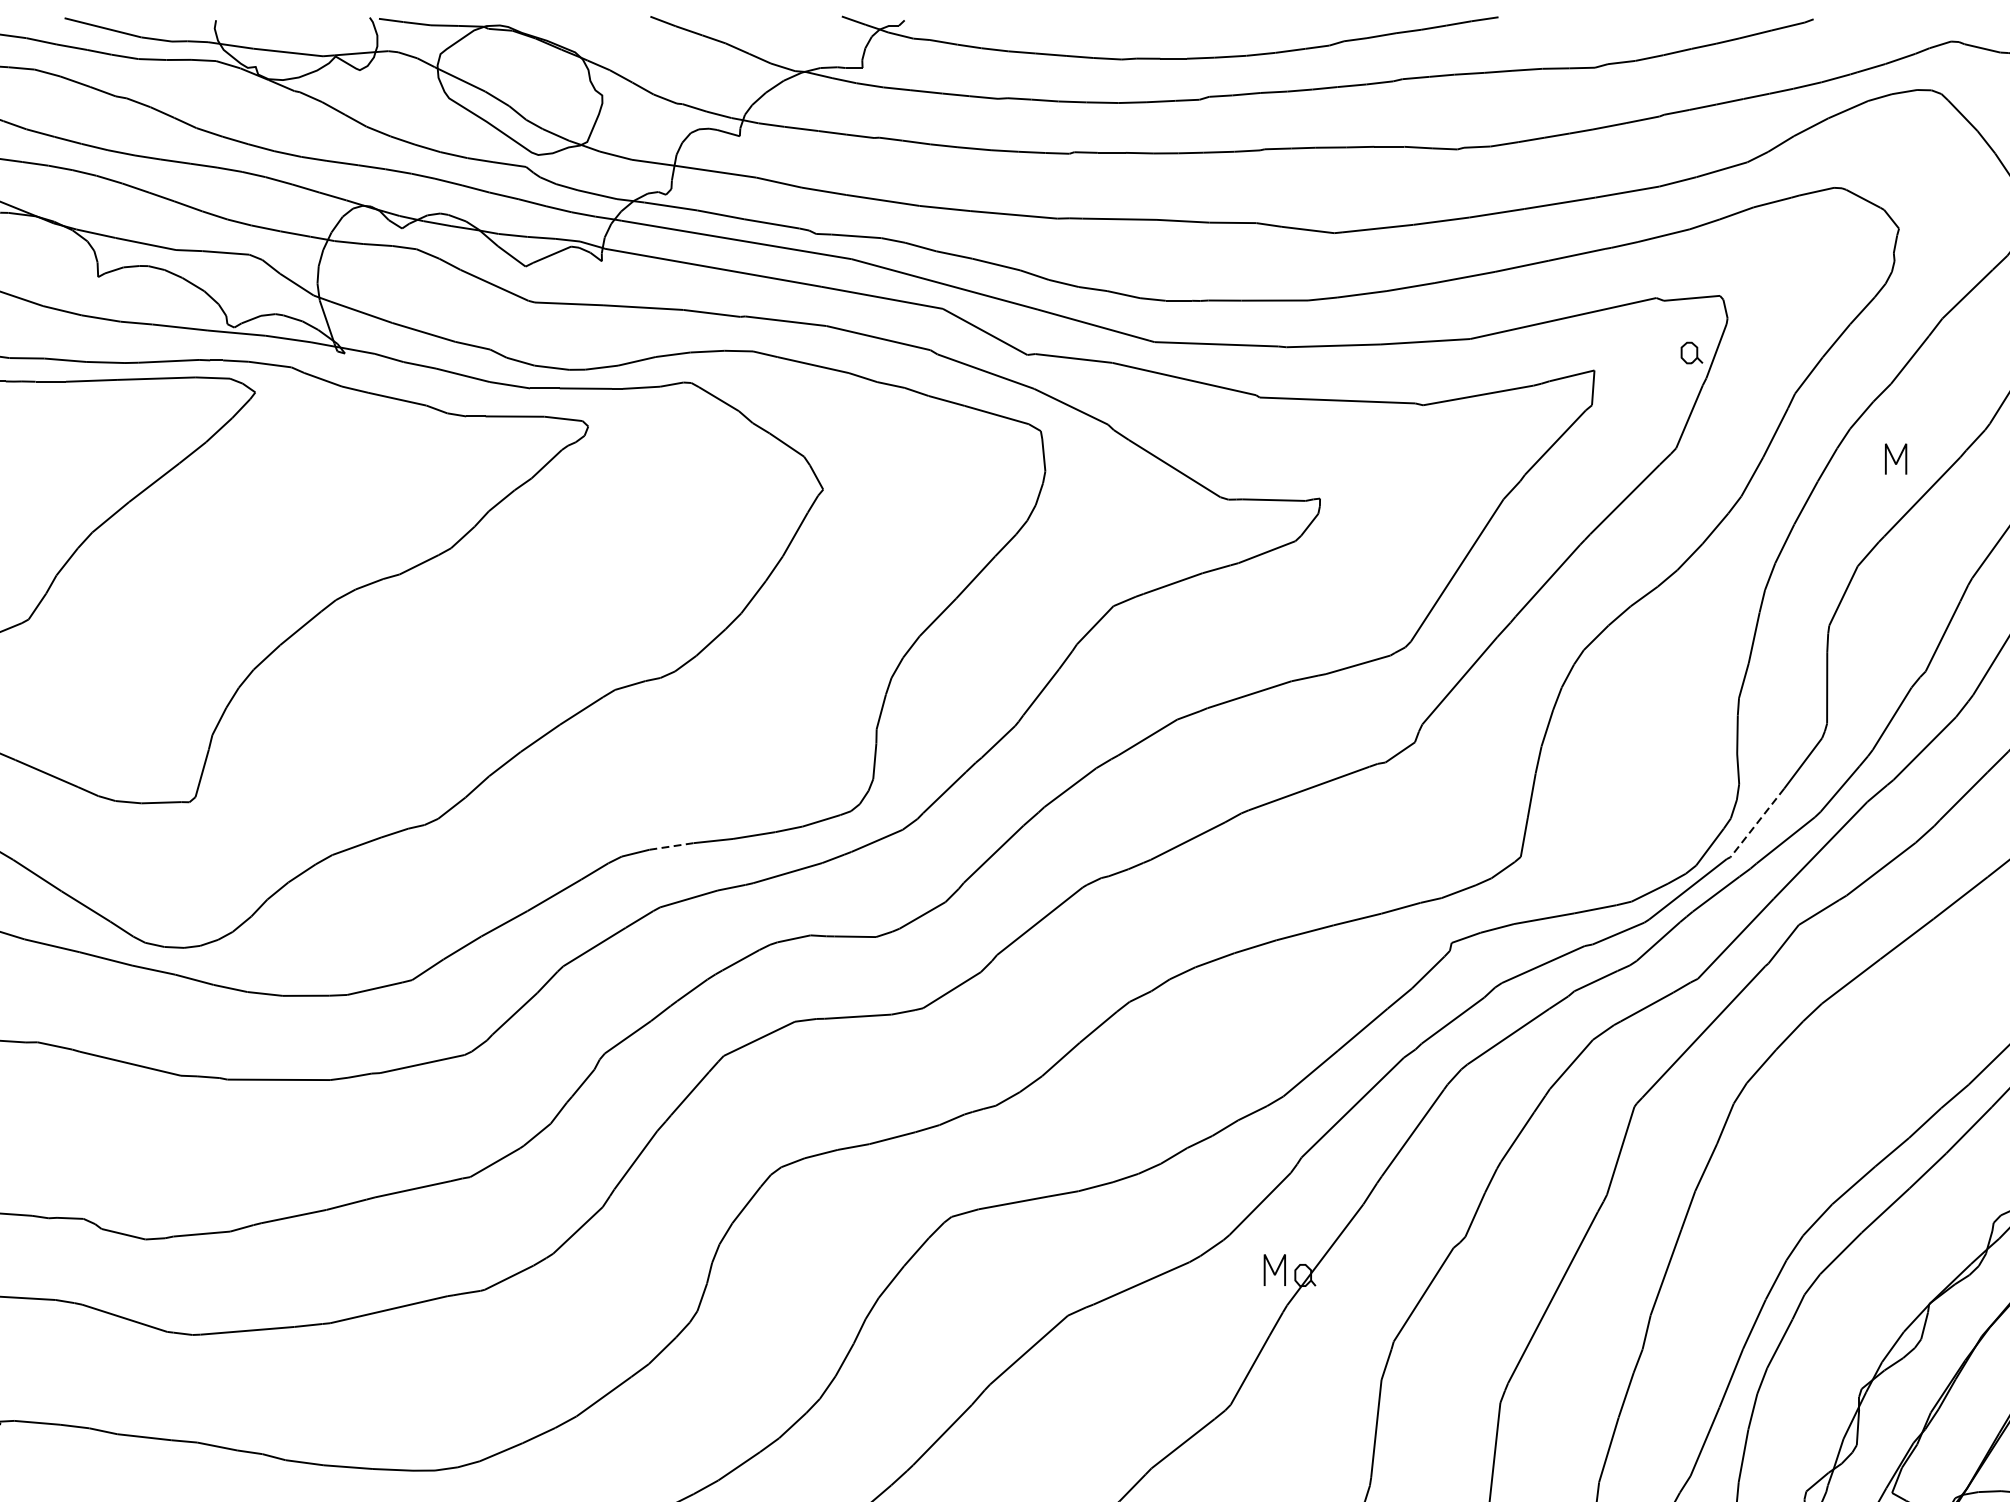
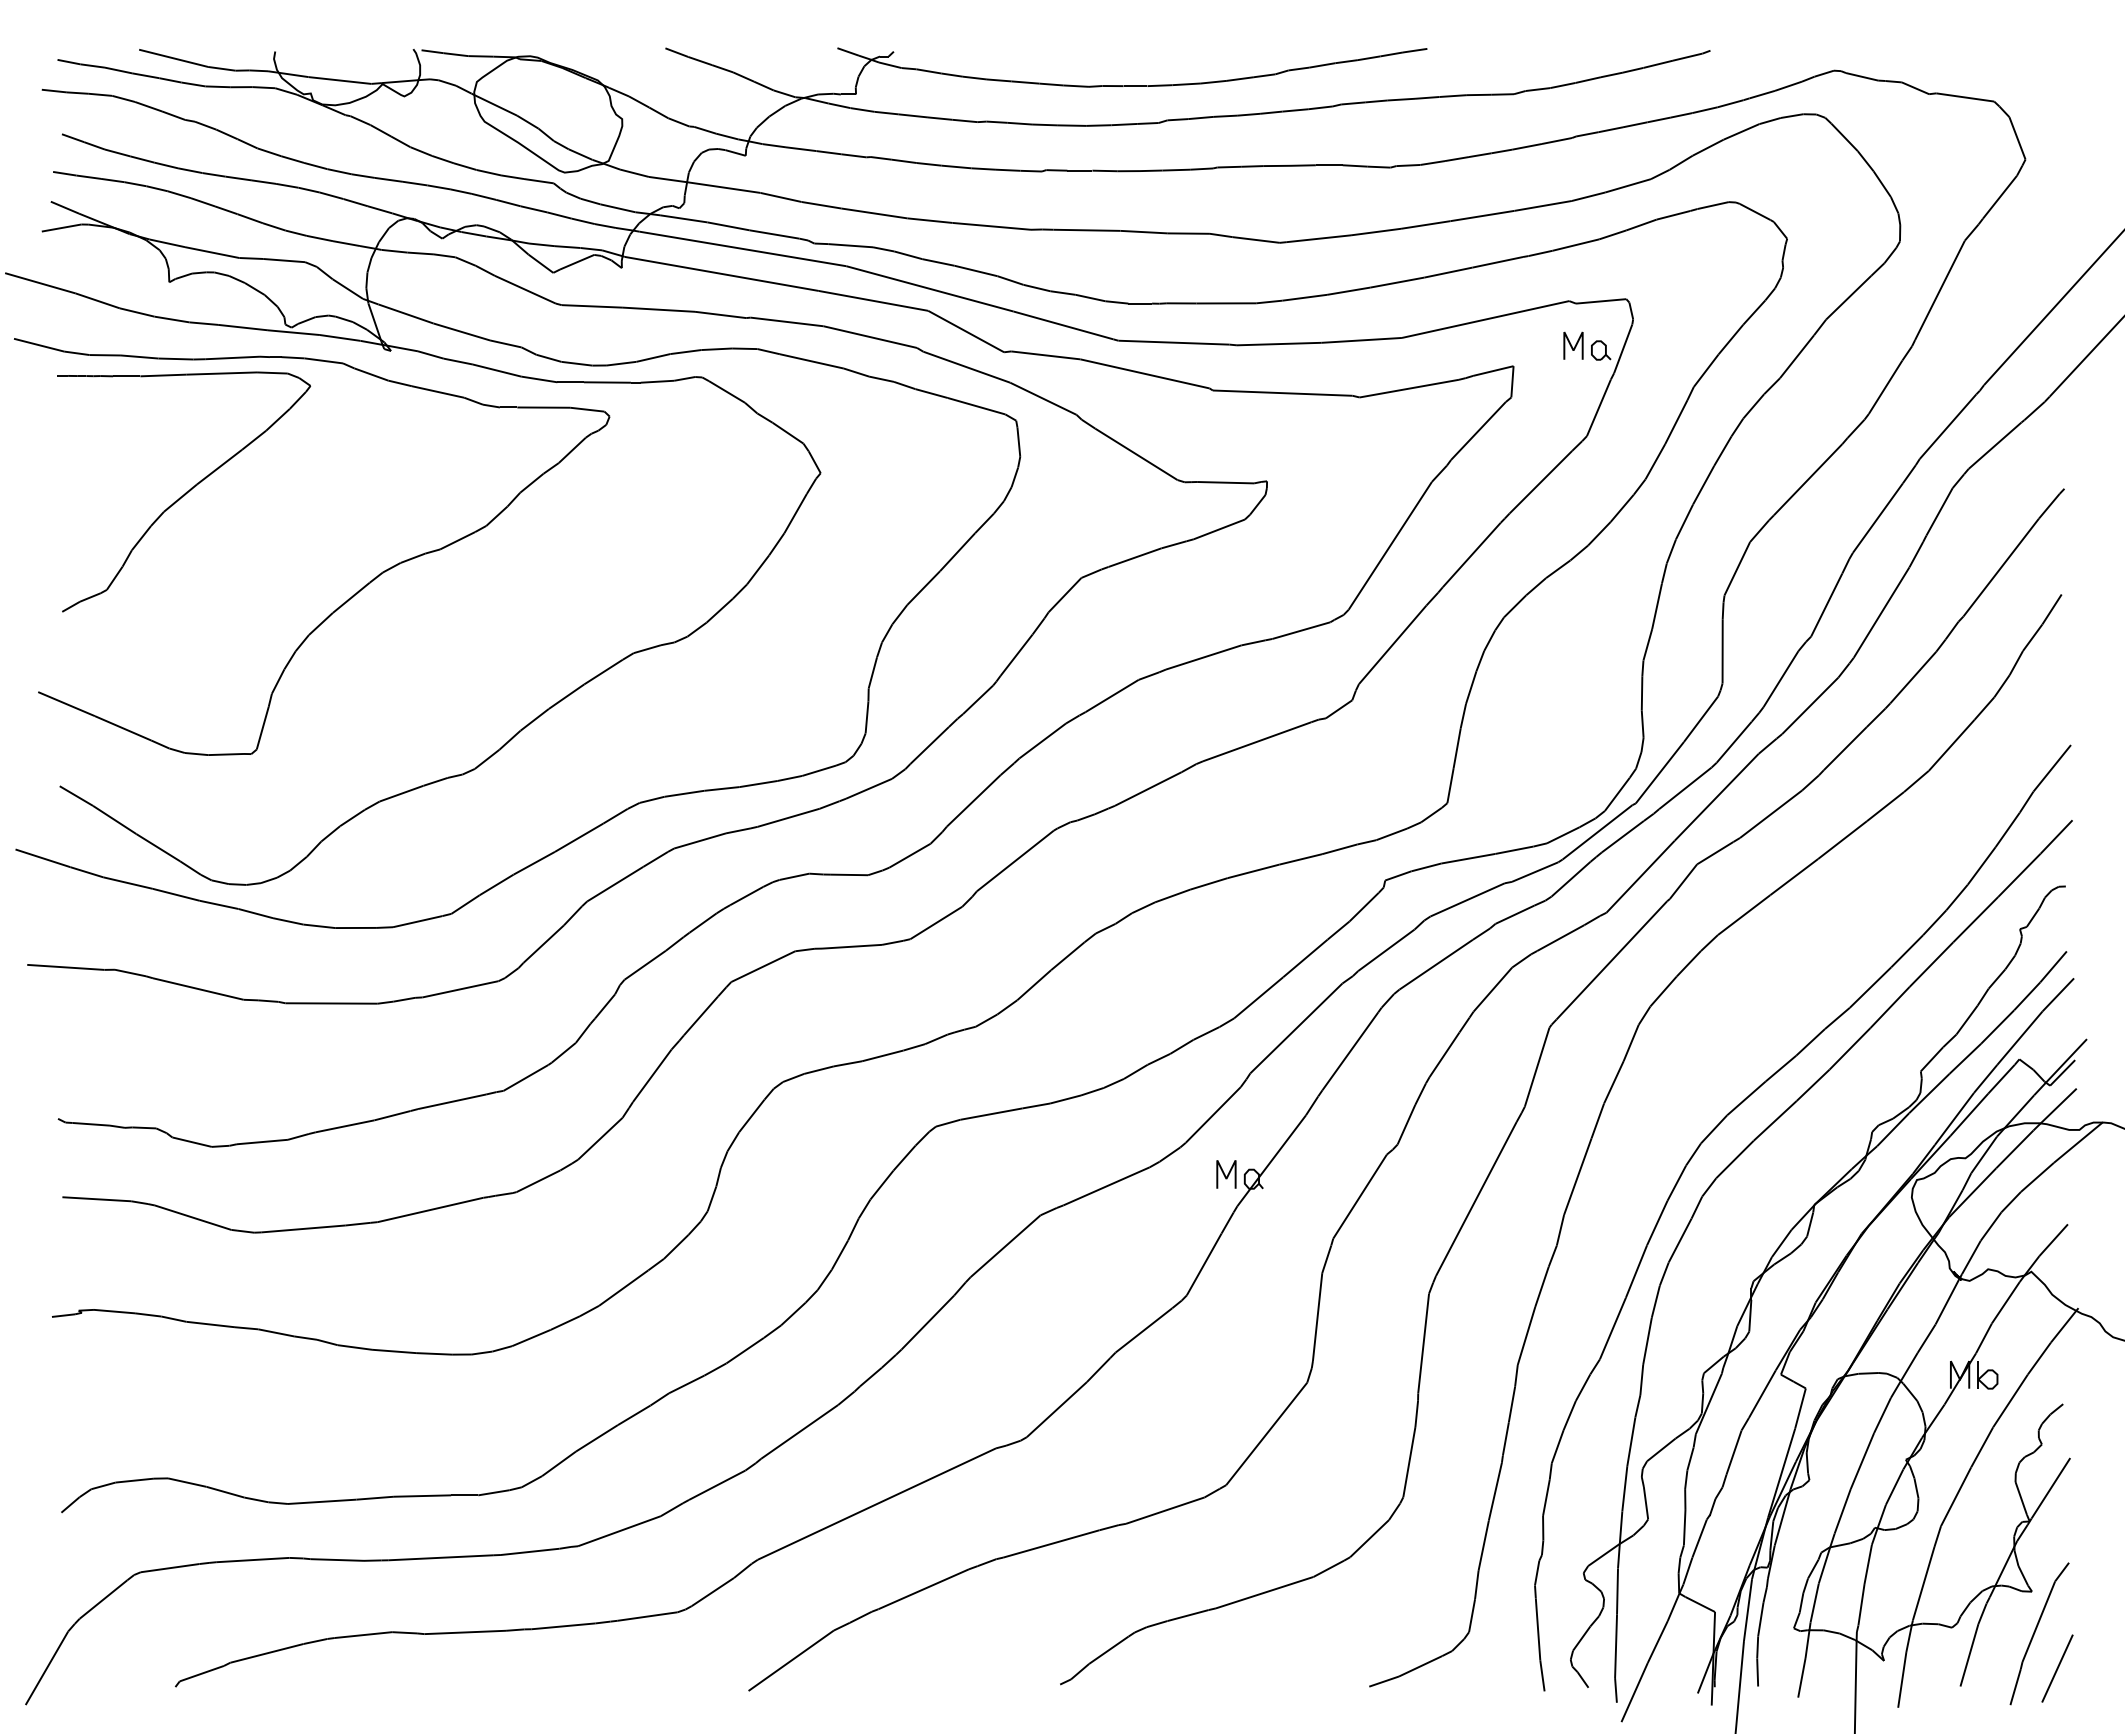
line: (1894, 459) -> (1572, 346), moved
line: (1756, 823) -> (1659, 773), dashed -> solid
line: (671, 846) -> (684, 793), dashed -> solid

